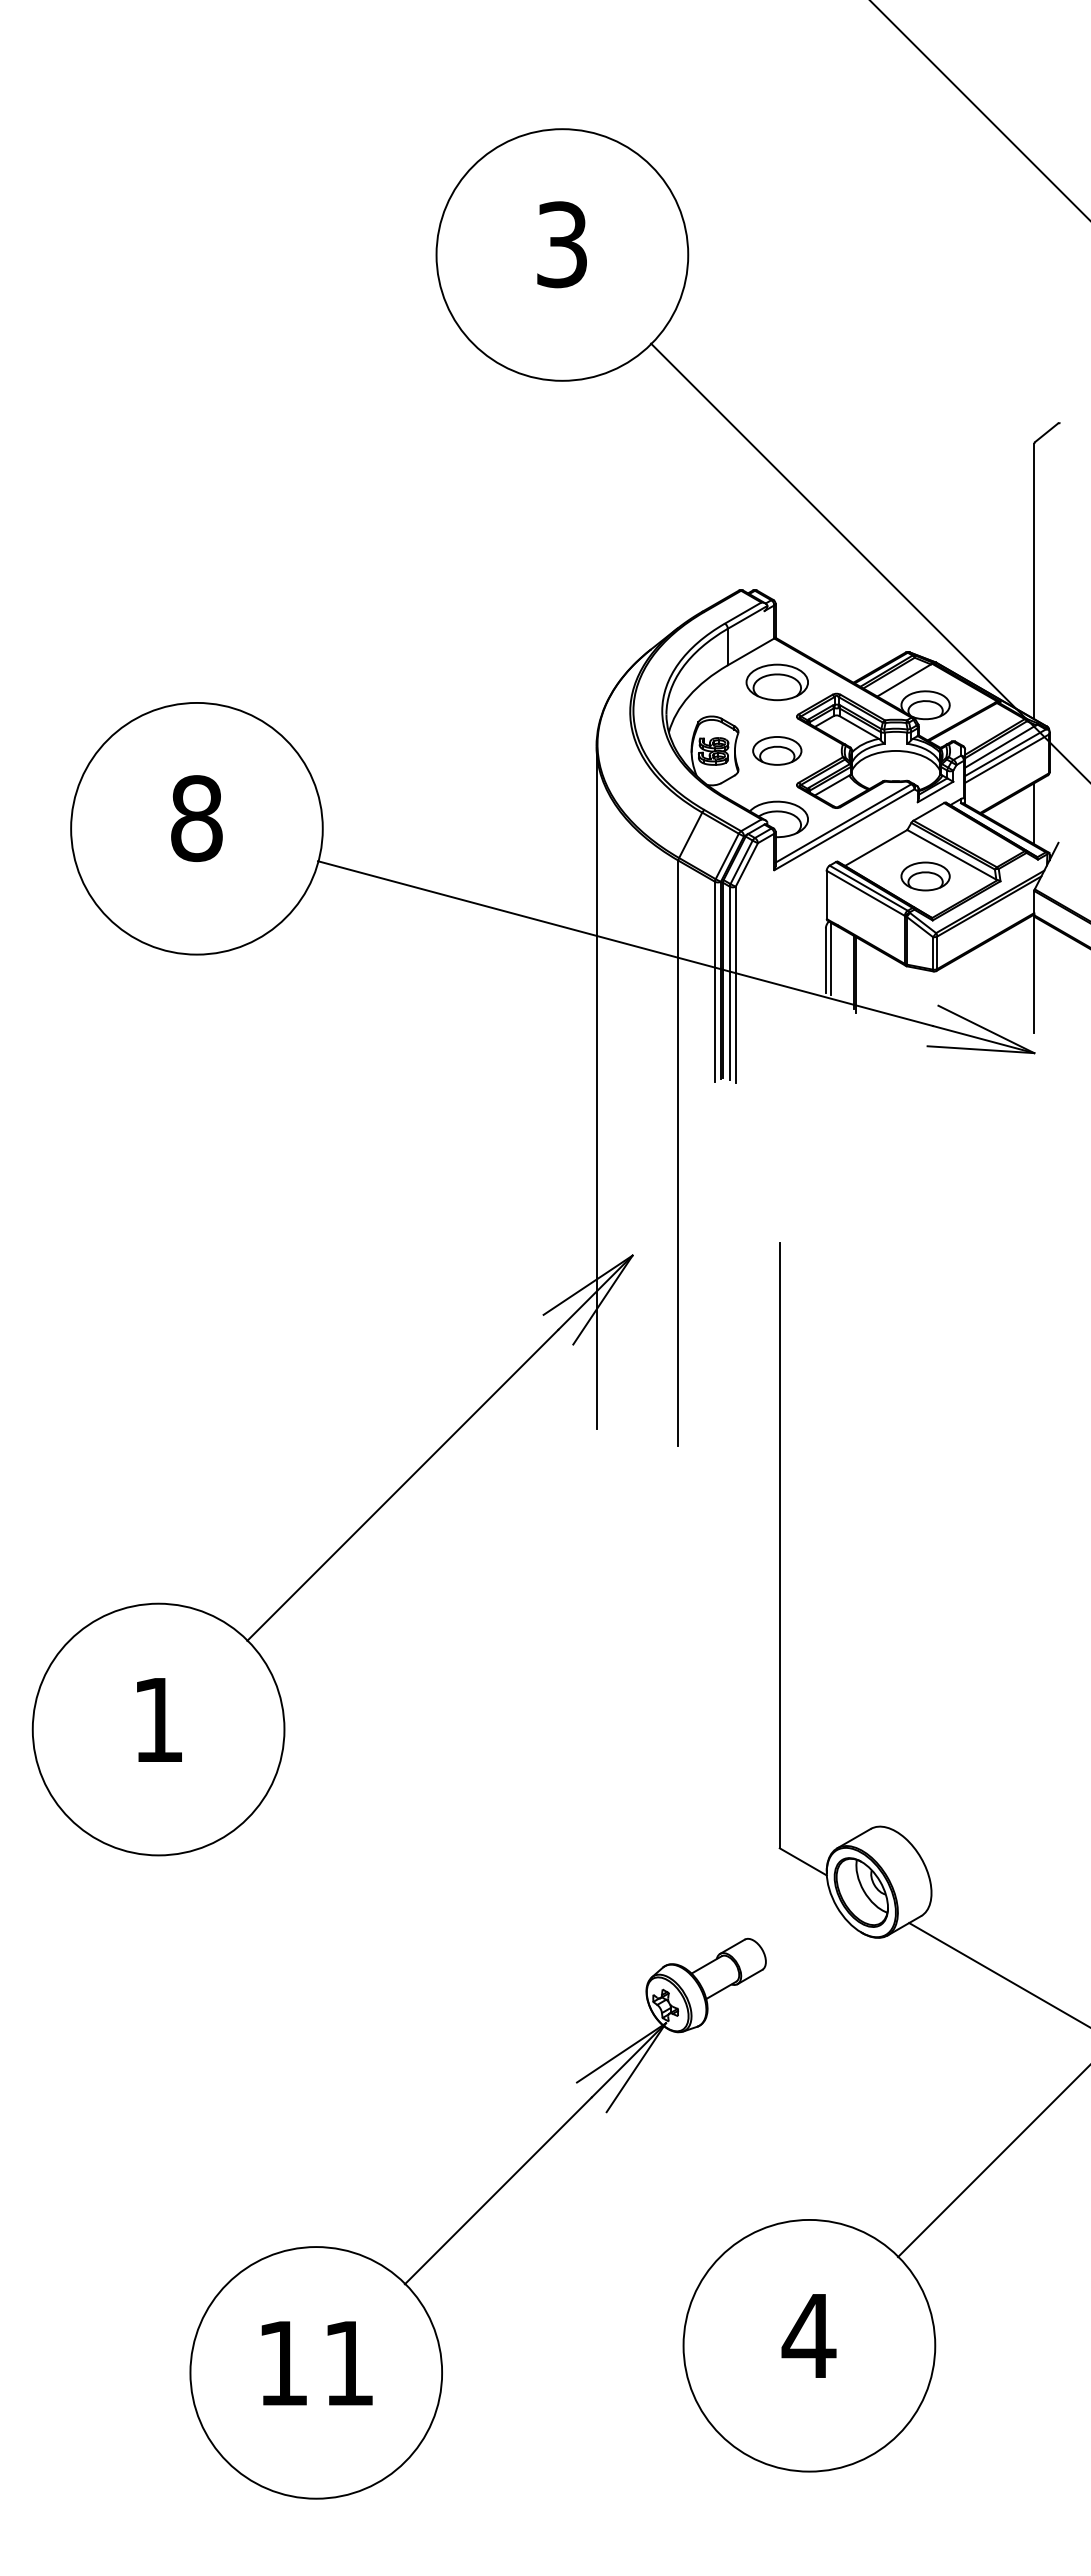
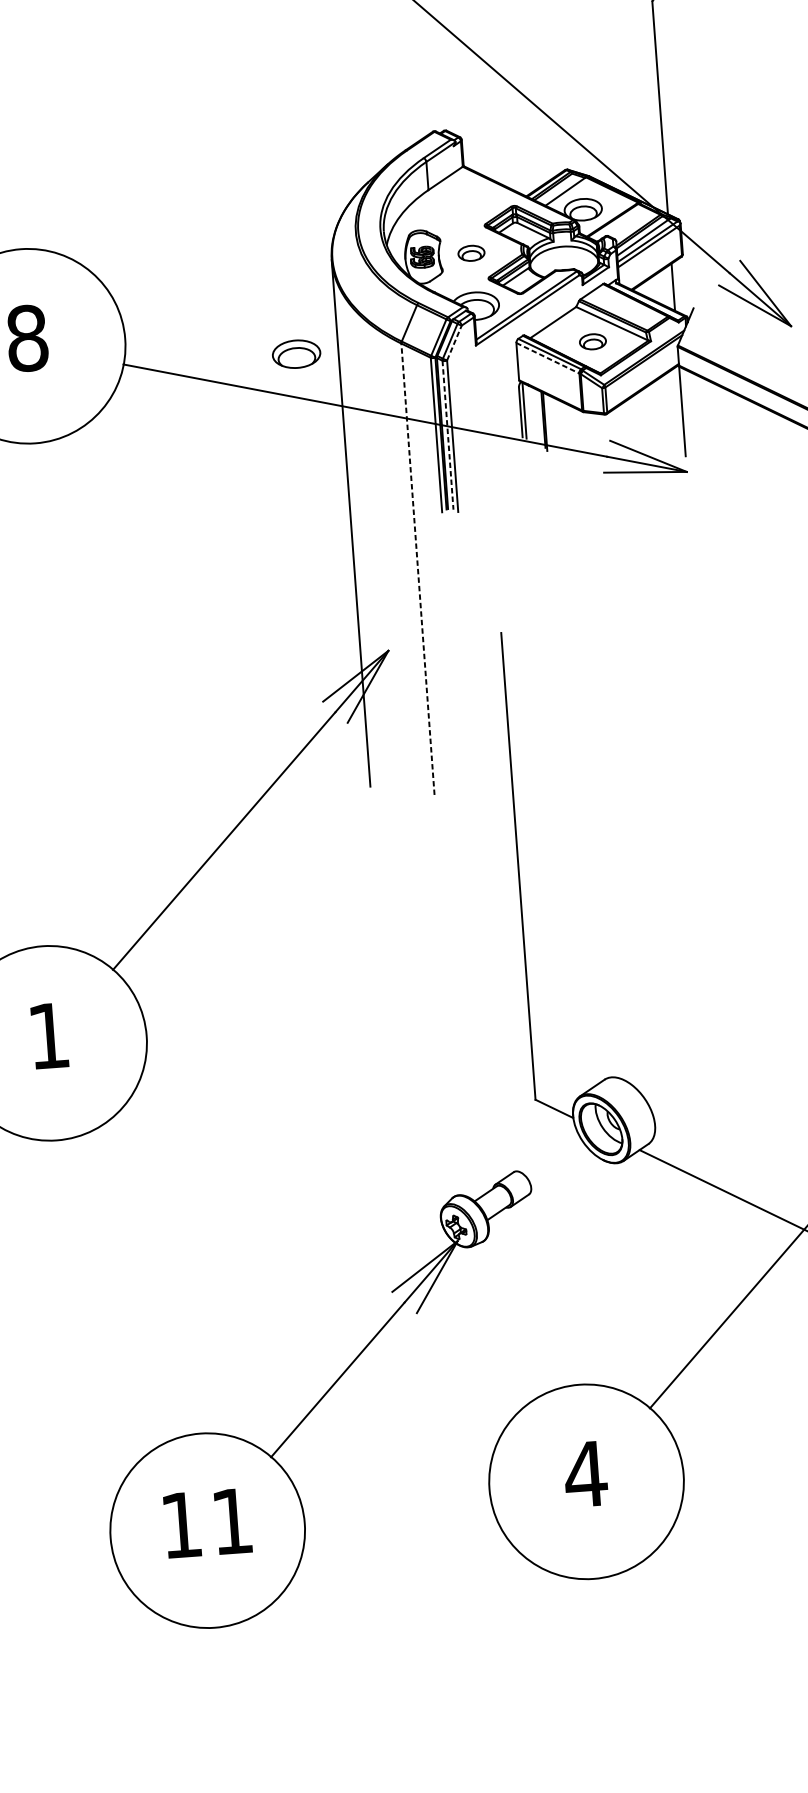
part: (776, 682) -> (295, 354), moved
part: (777, 750) -> (471, 253), size x0.7
line: (747, 864) -> (454, 342), solid -> dashed
part: (925, 876) -> (592, 341), size x0.7
line: (866, 893) -> (548, 358), solid -> dashed
line: (729, 983) -> (447, 435), solid -> dashed
line: (678, 1153) -> (418, 569), solid -> dashed

